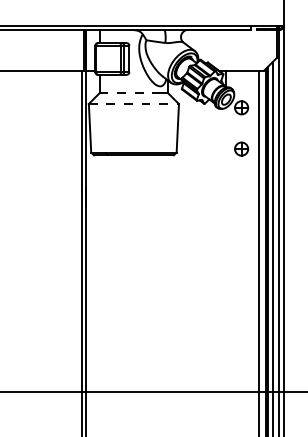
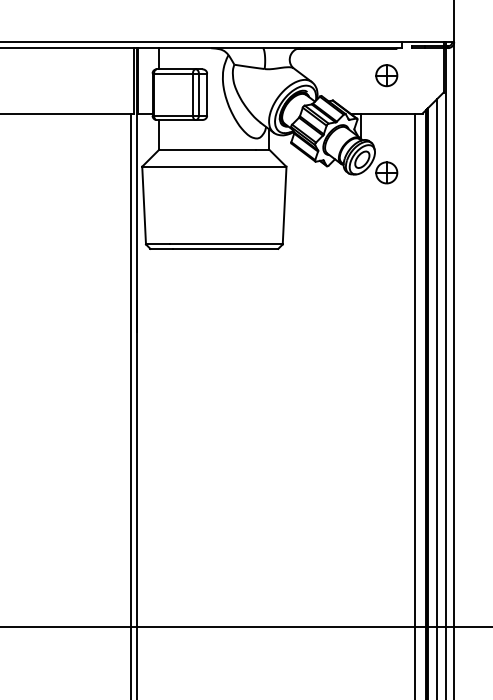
line: (130, 93) -> (208, 149), dashed -> solid
line: (133, 103) -> (213, 165), dashed -> solid
part: (241, 148) -> (386, 74), moved

